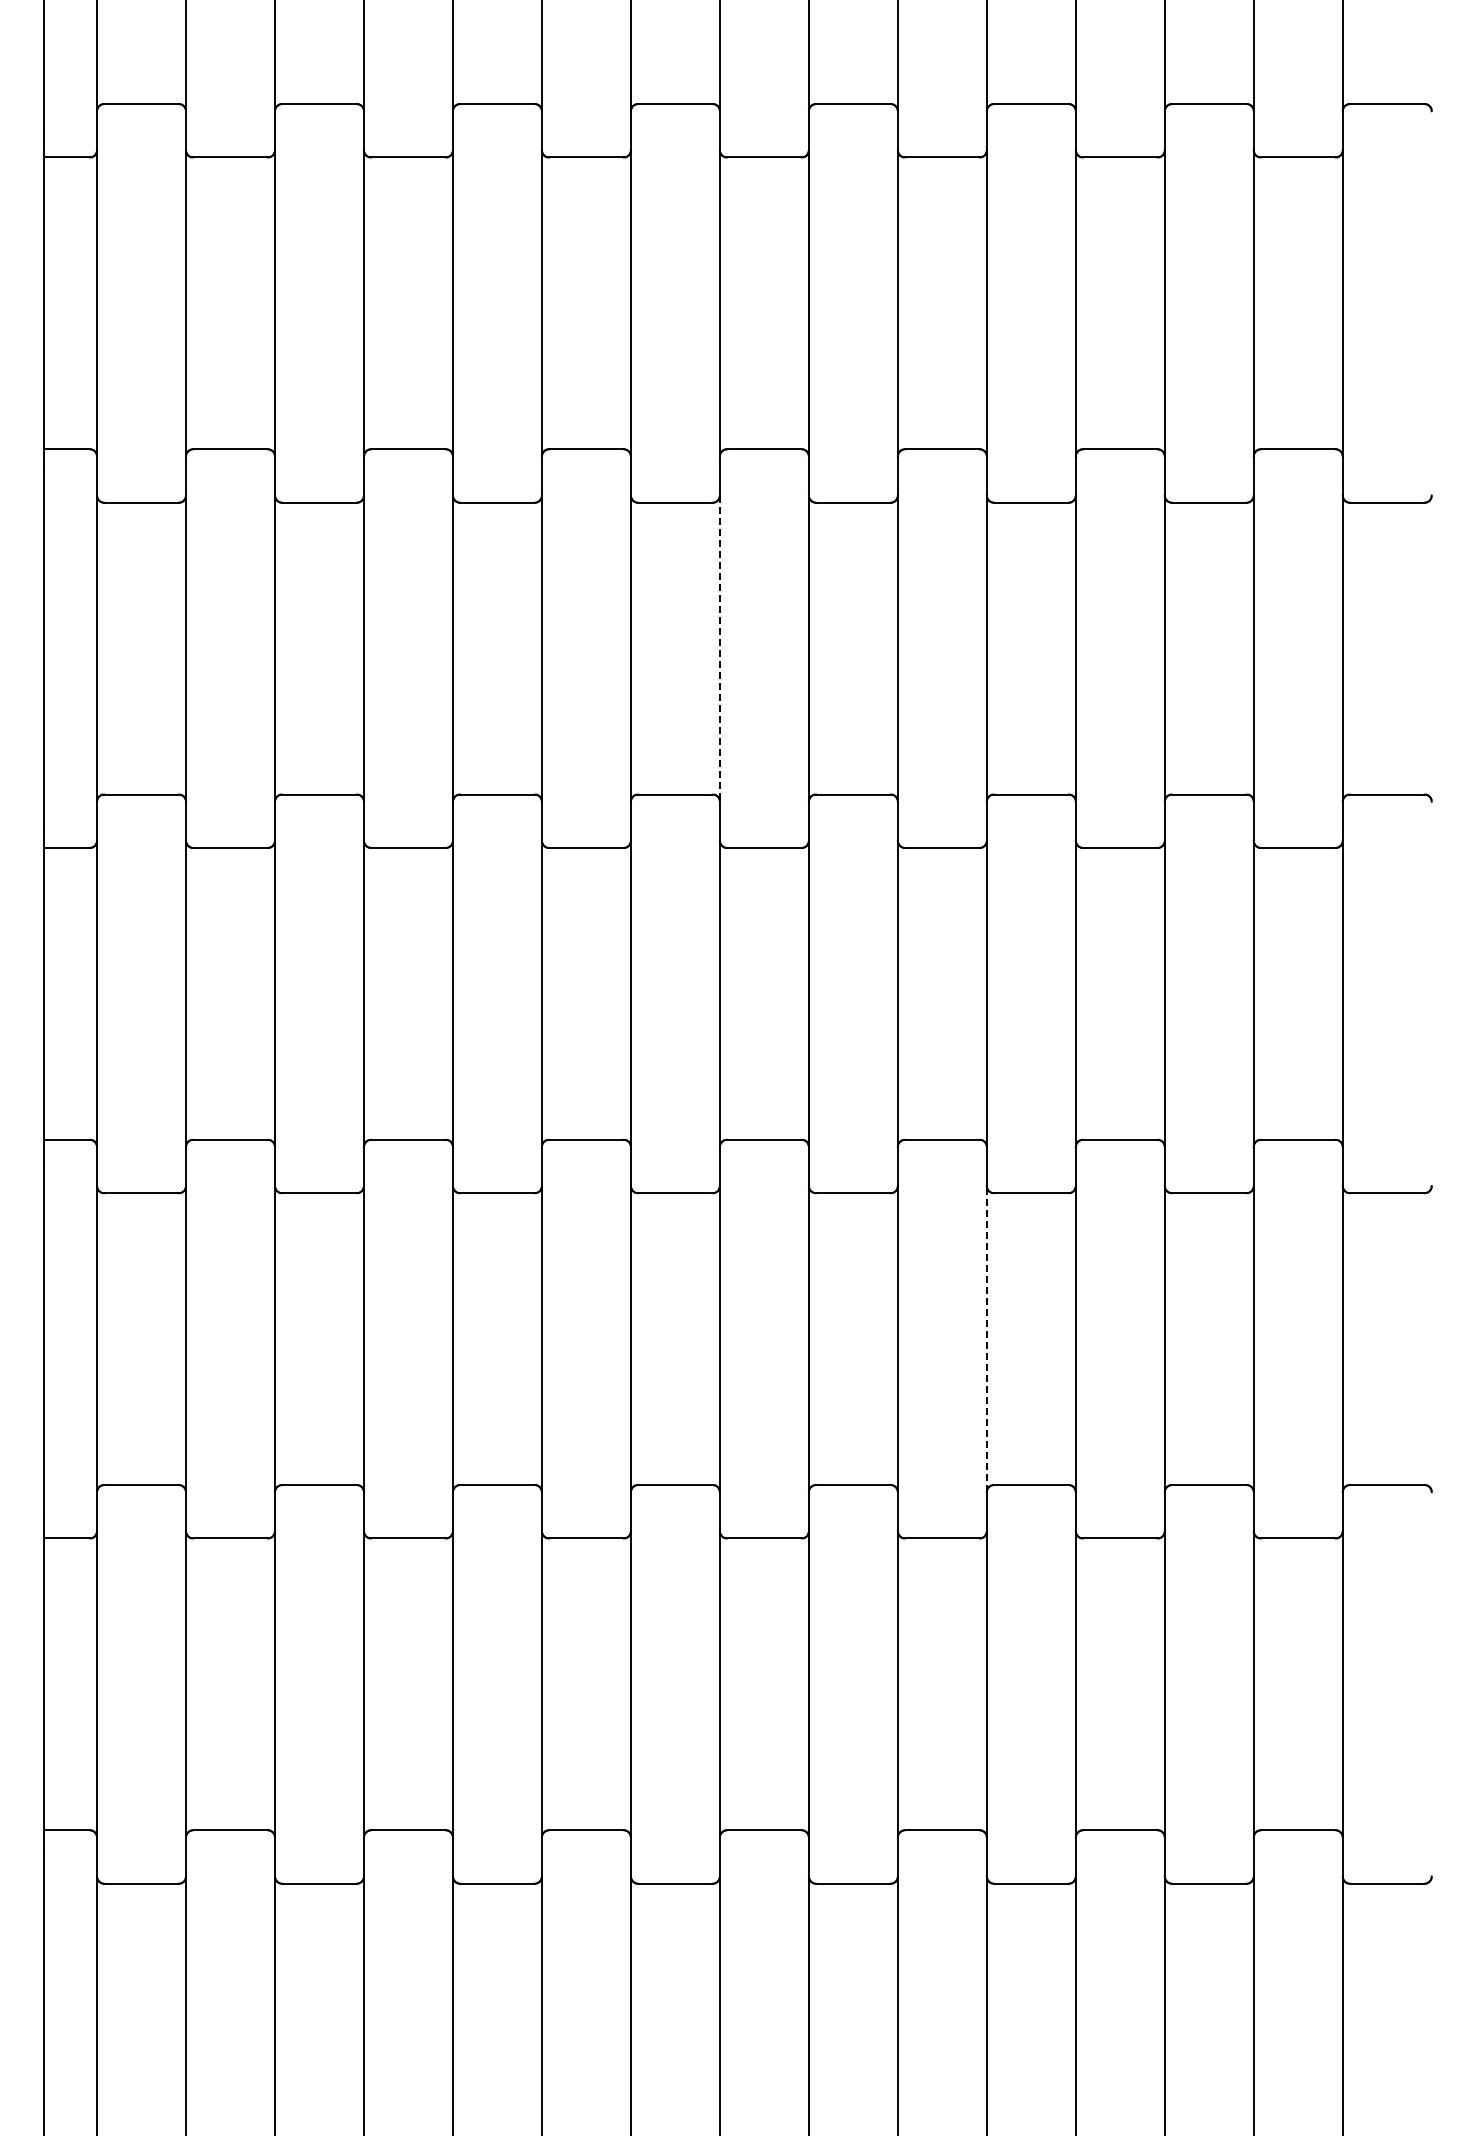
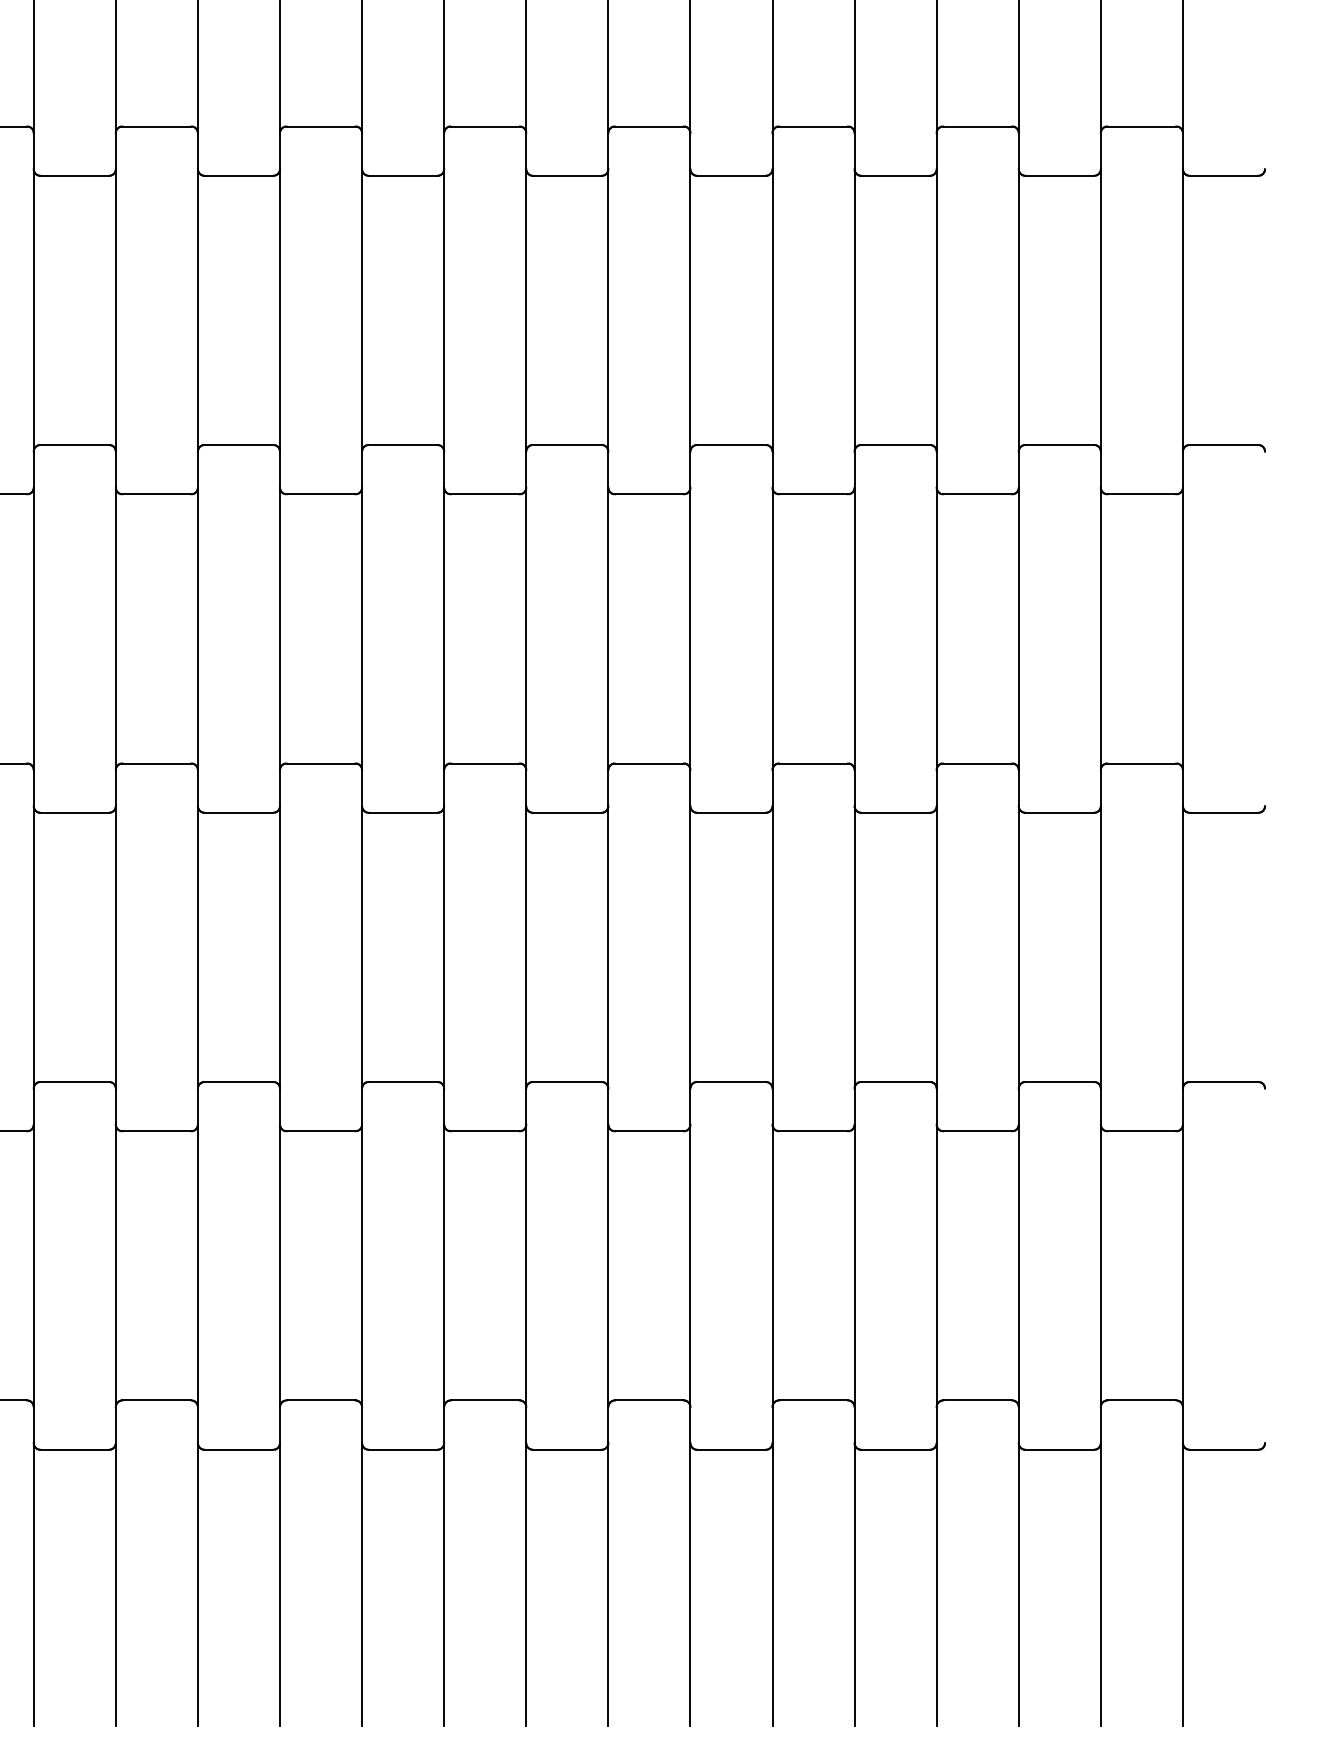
line: (719, 649) -> (607, 311), dashed -> solid
line: (986, 1338) -> (854, 946), dashed -> solid

